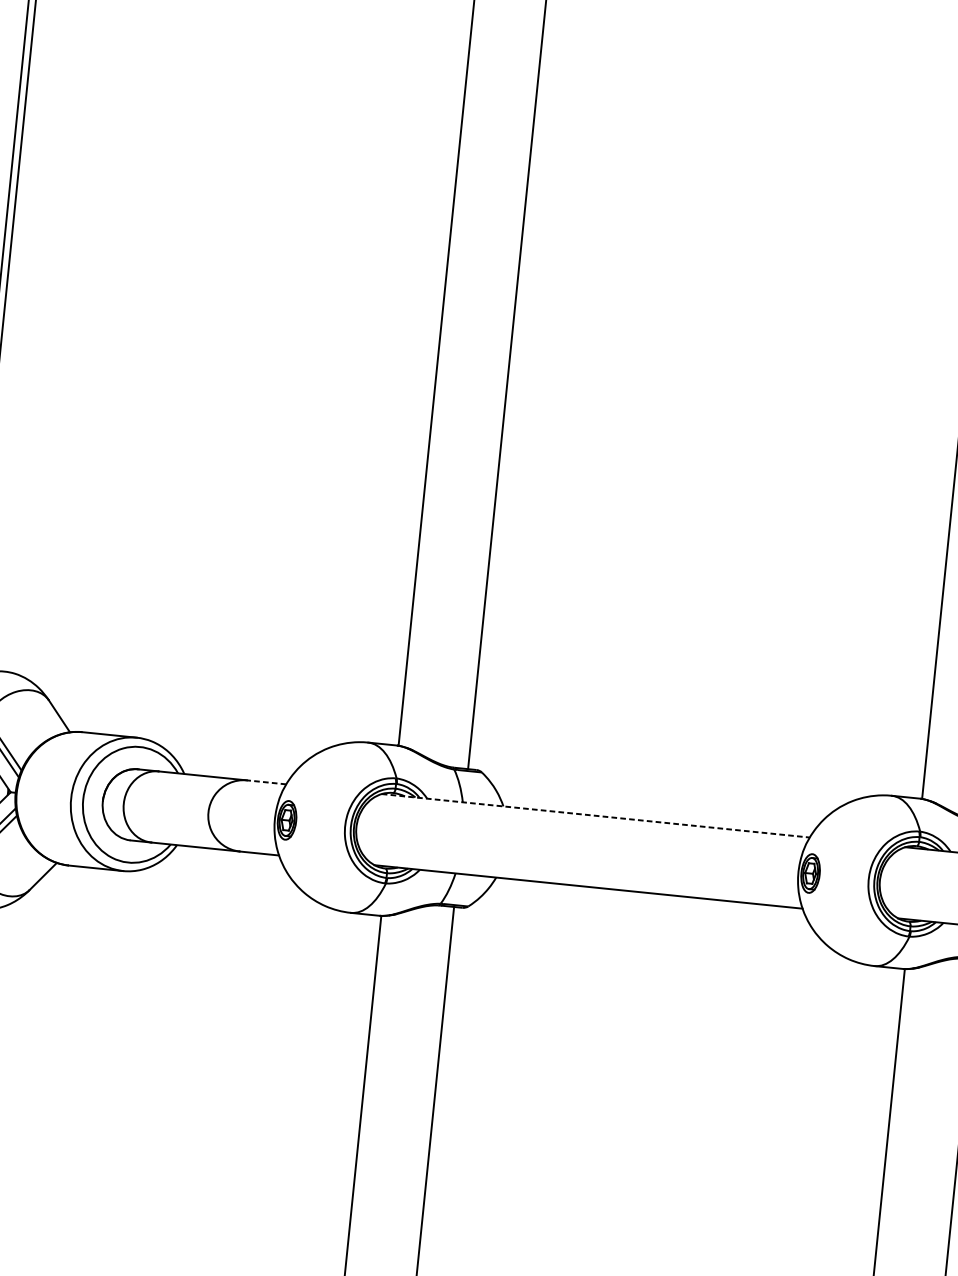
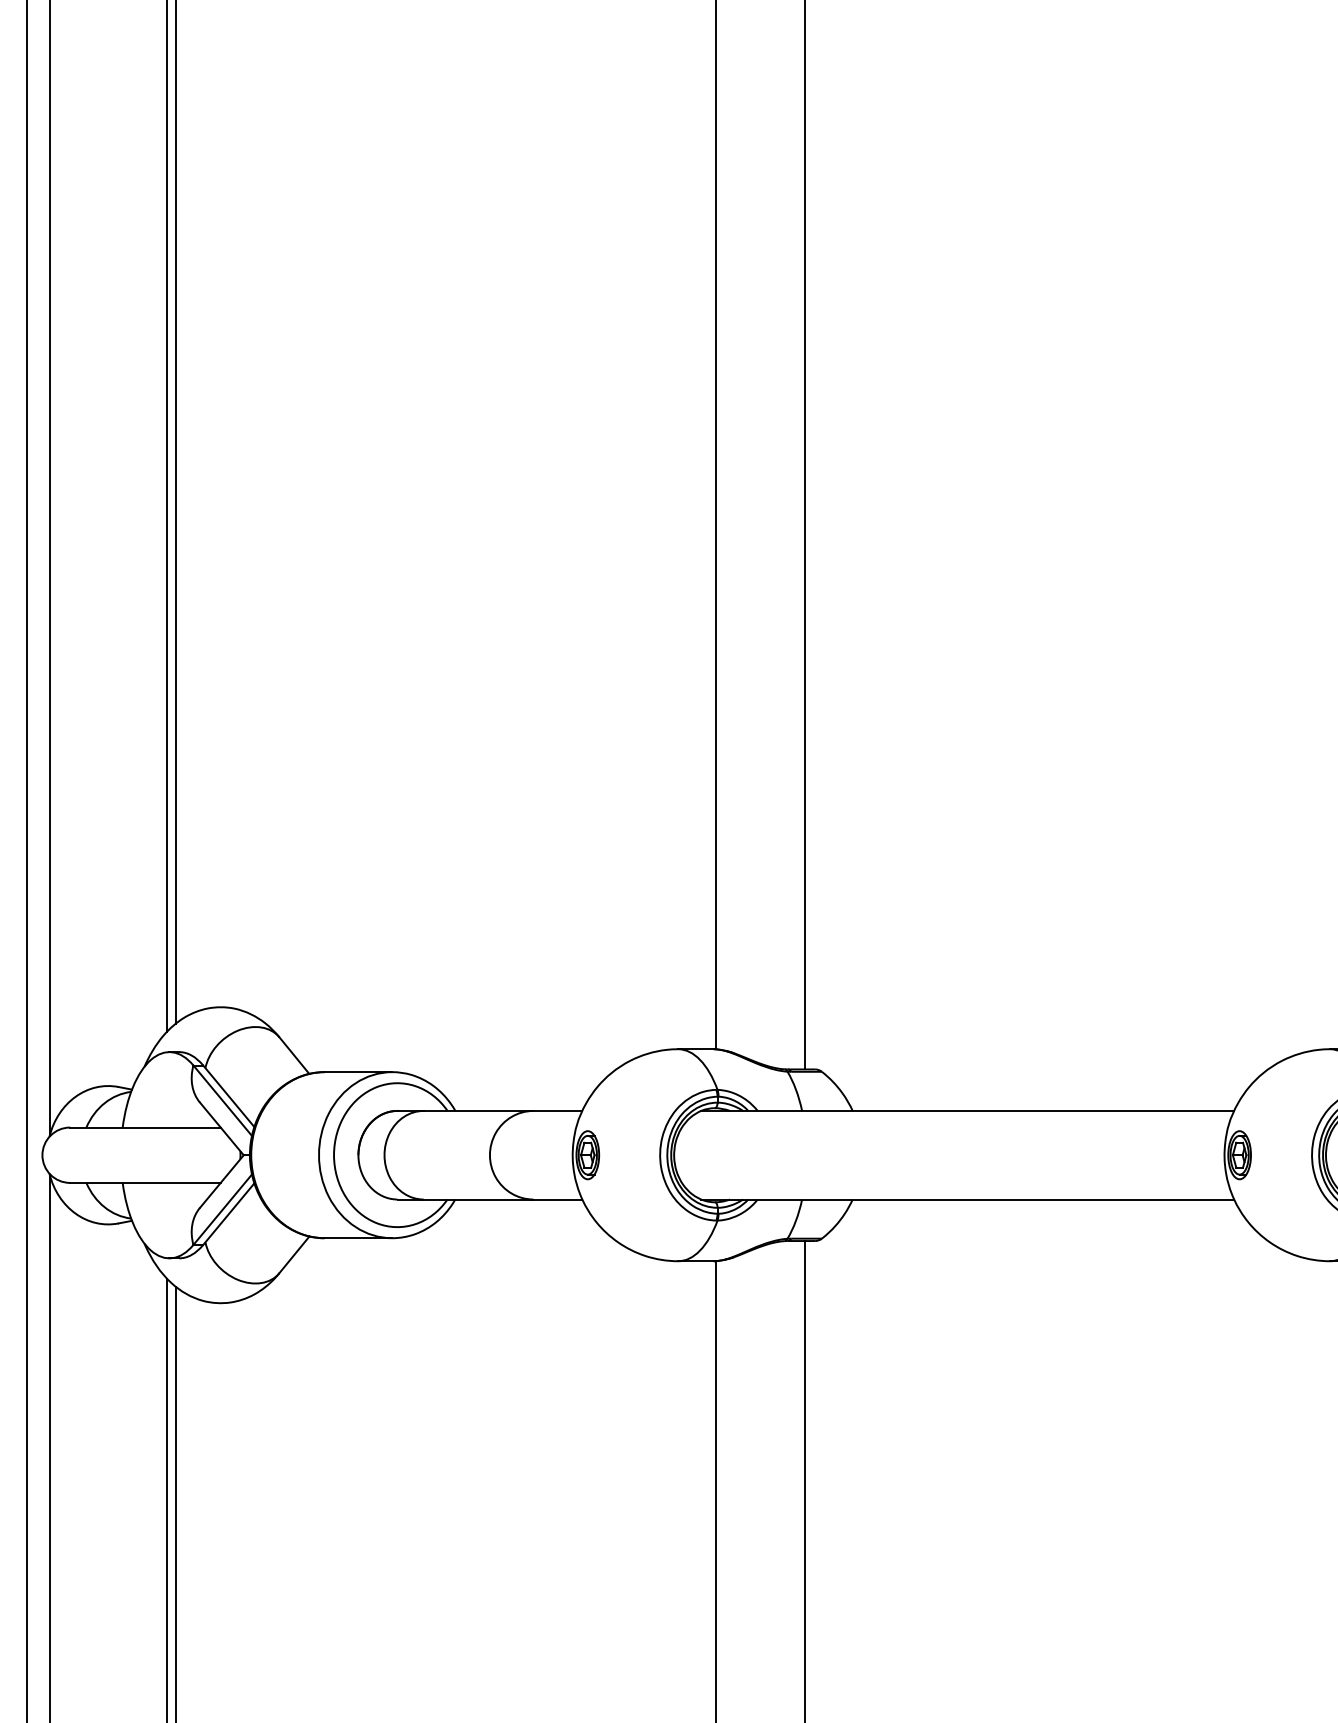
line: (266, 781) -> (557, 1110), dashed -> solid
line: (596, 815) -> (968, 1110), dashed -> solid

